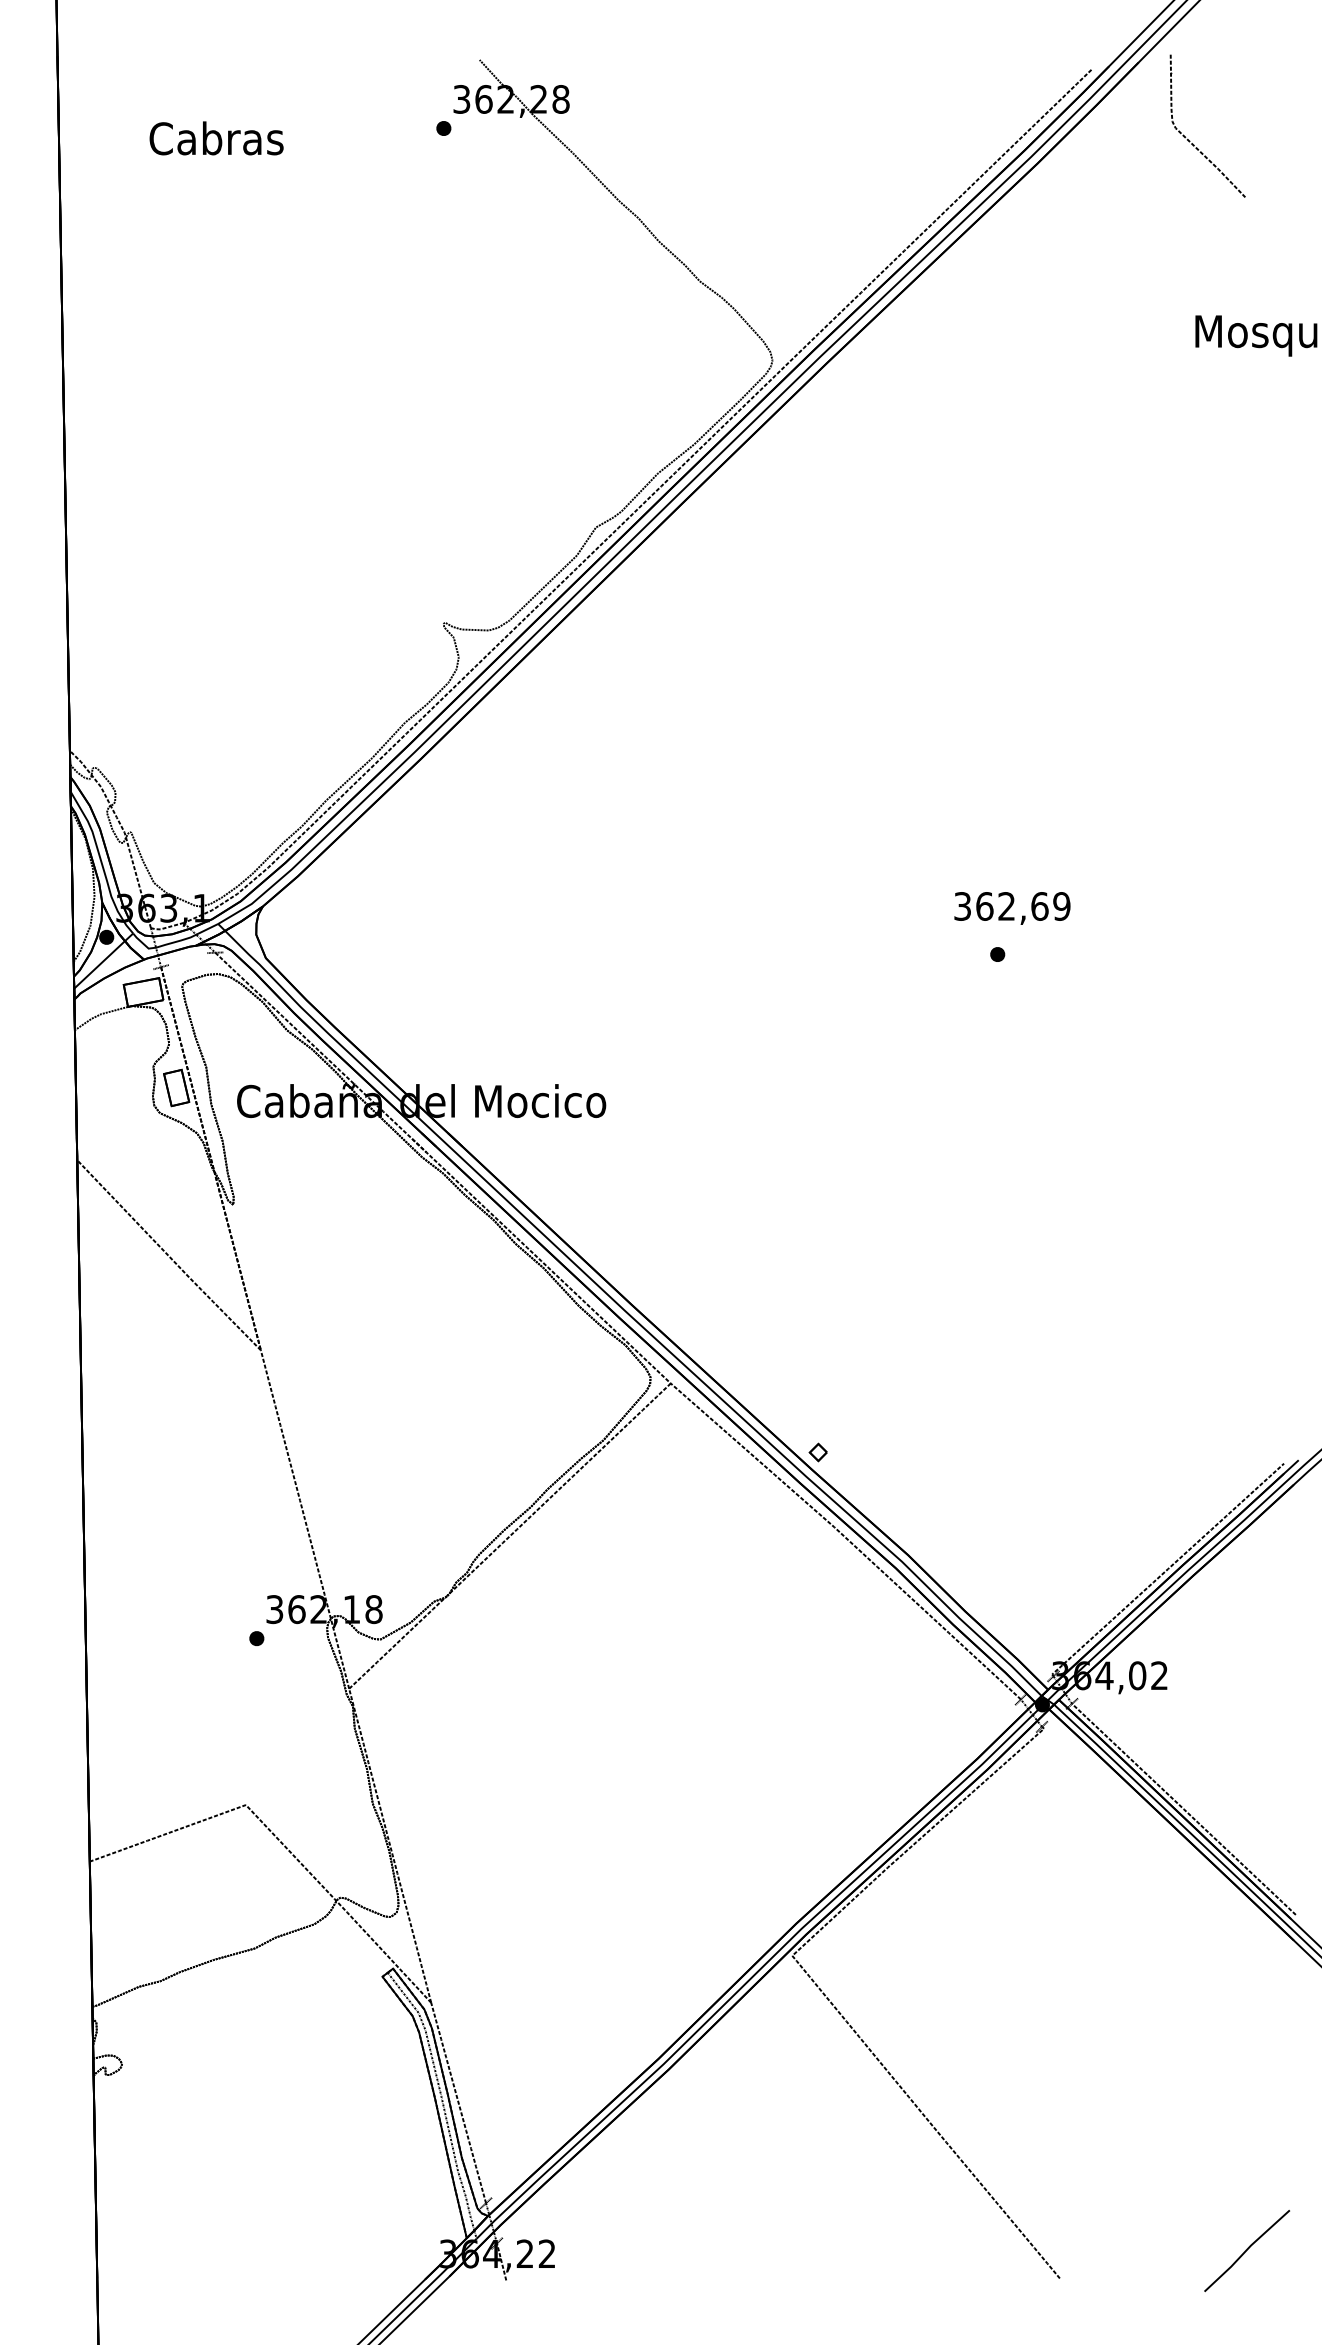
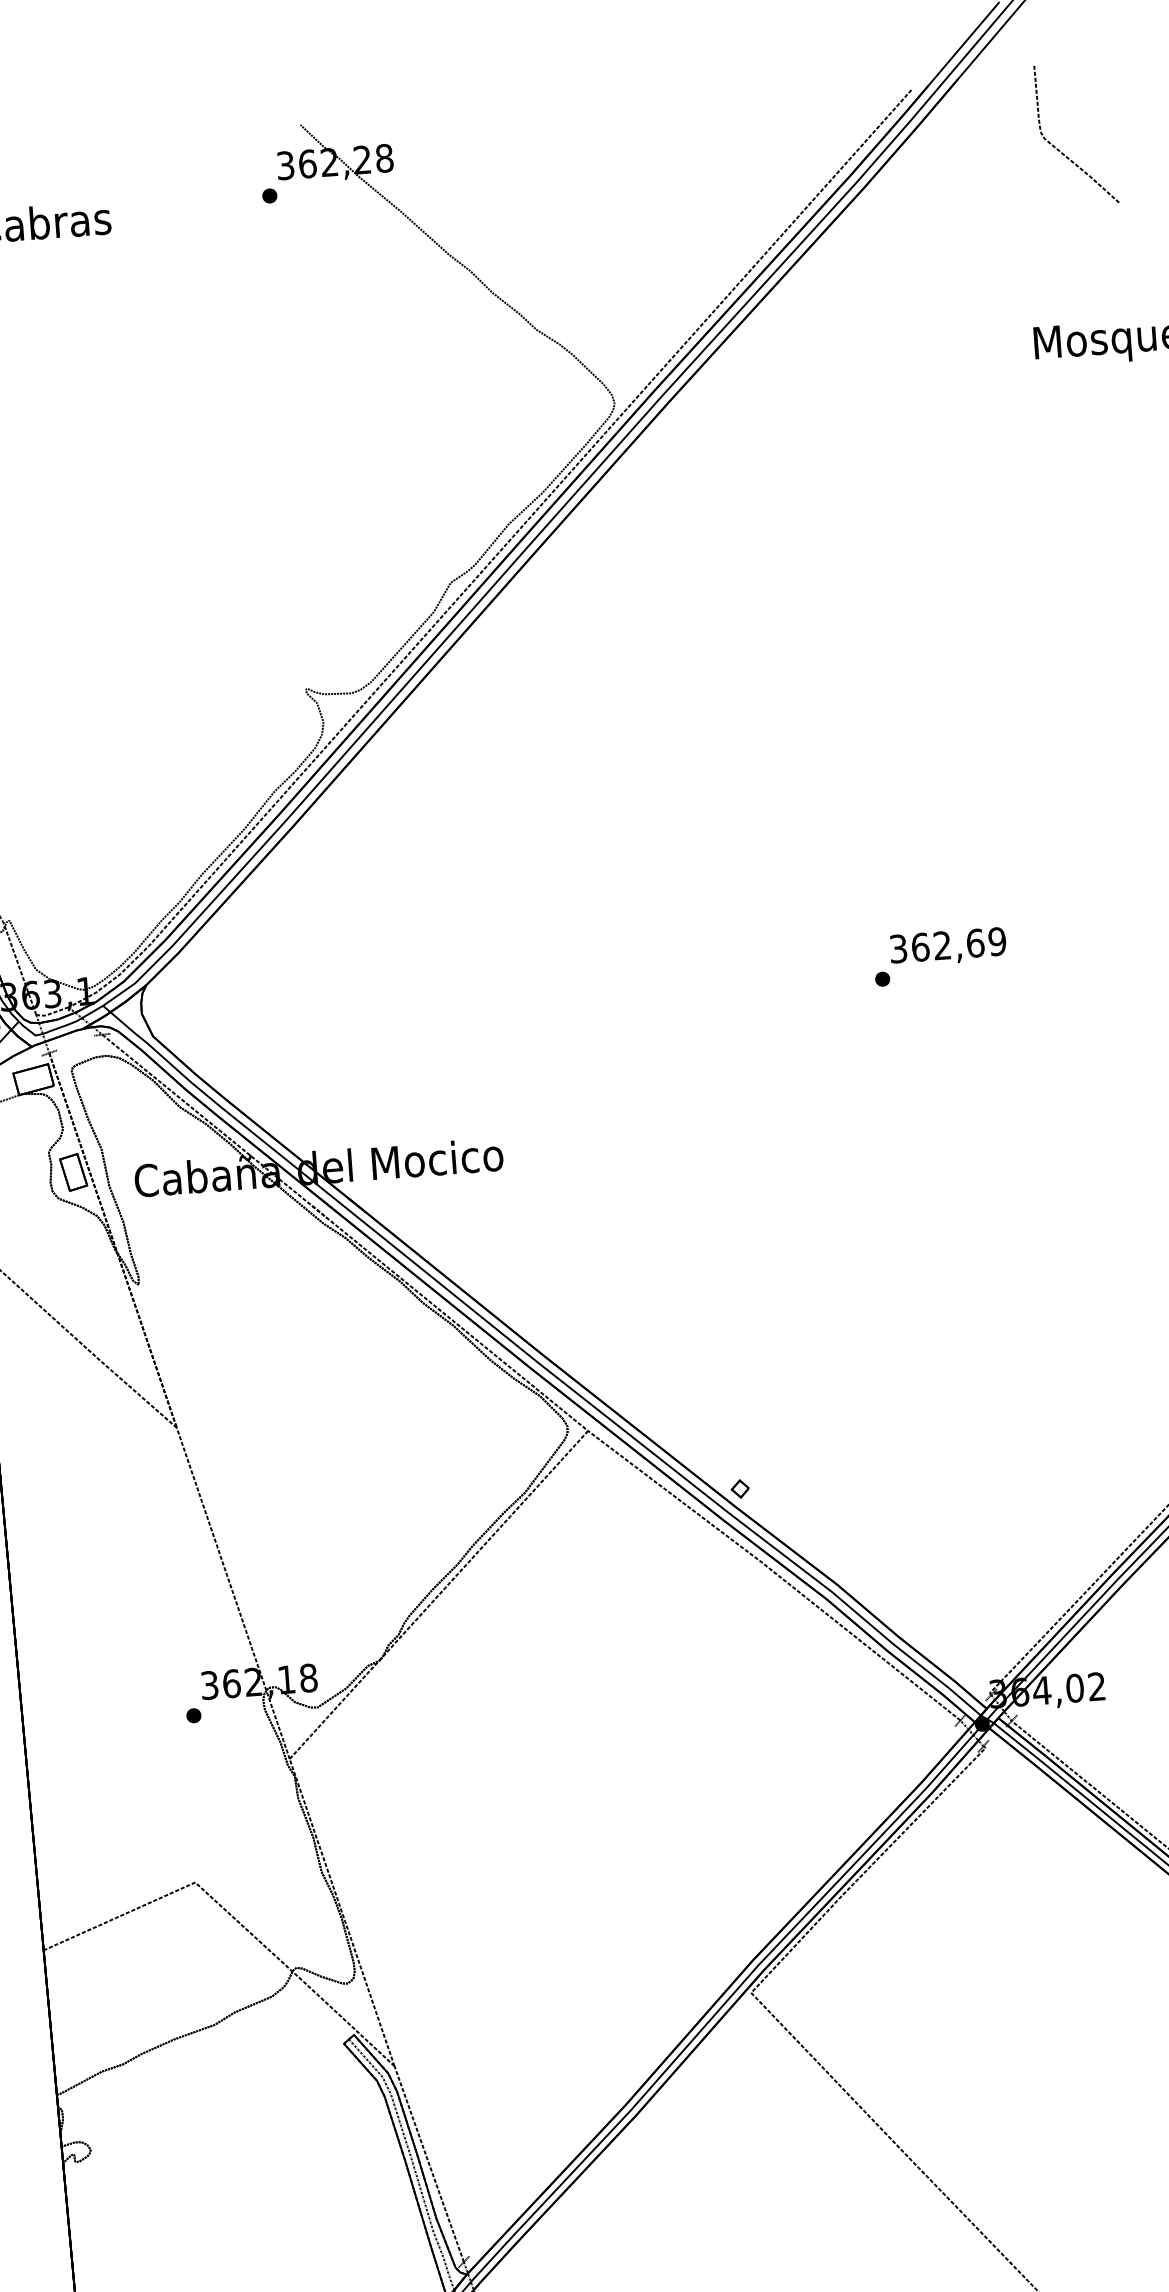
curve: (1193, 143) -> (1063, 152), moved
text: (1012, 908) -> (948, 947), moved

